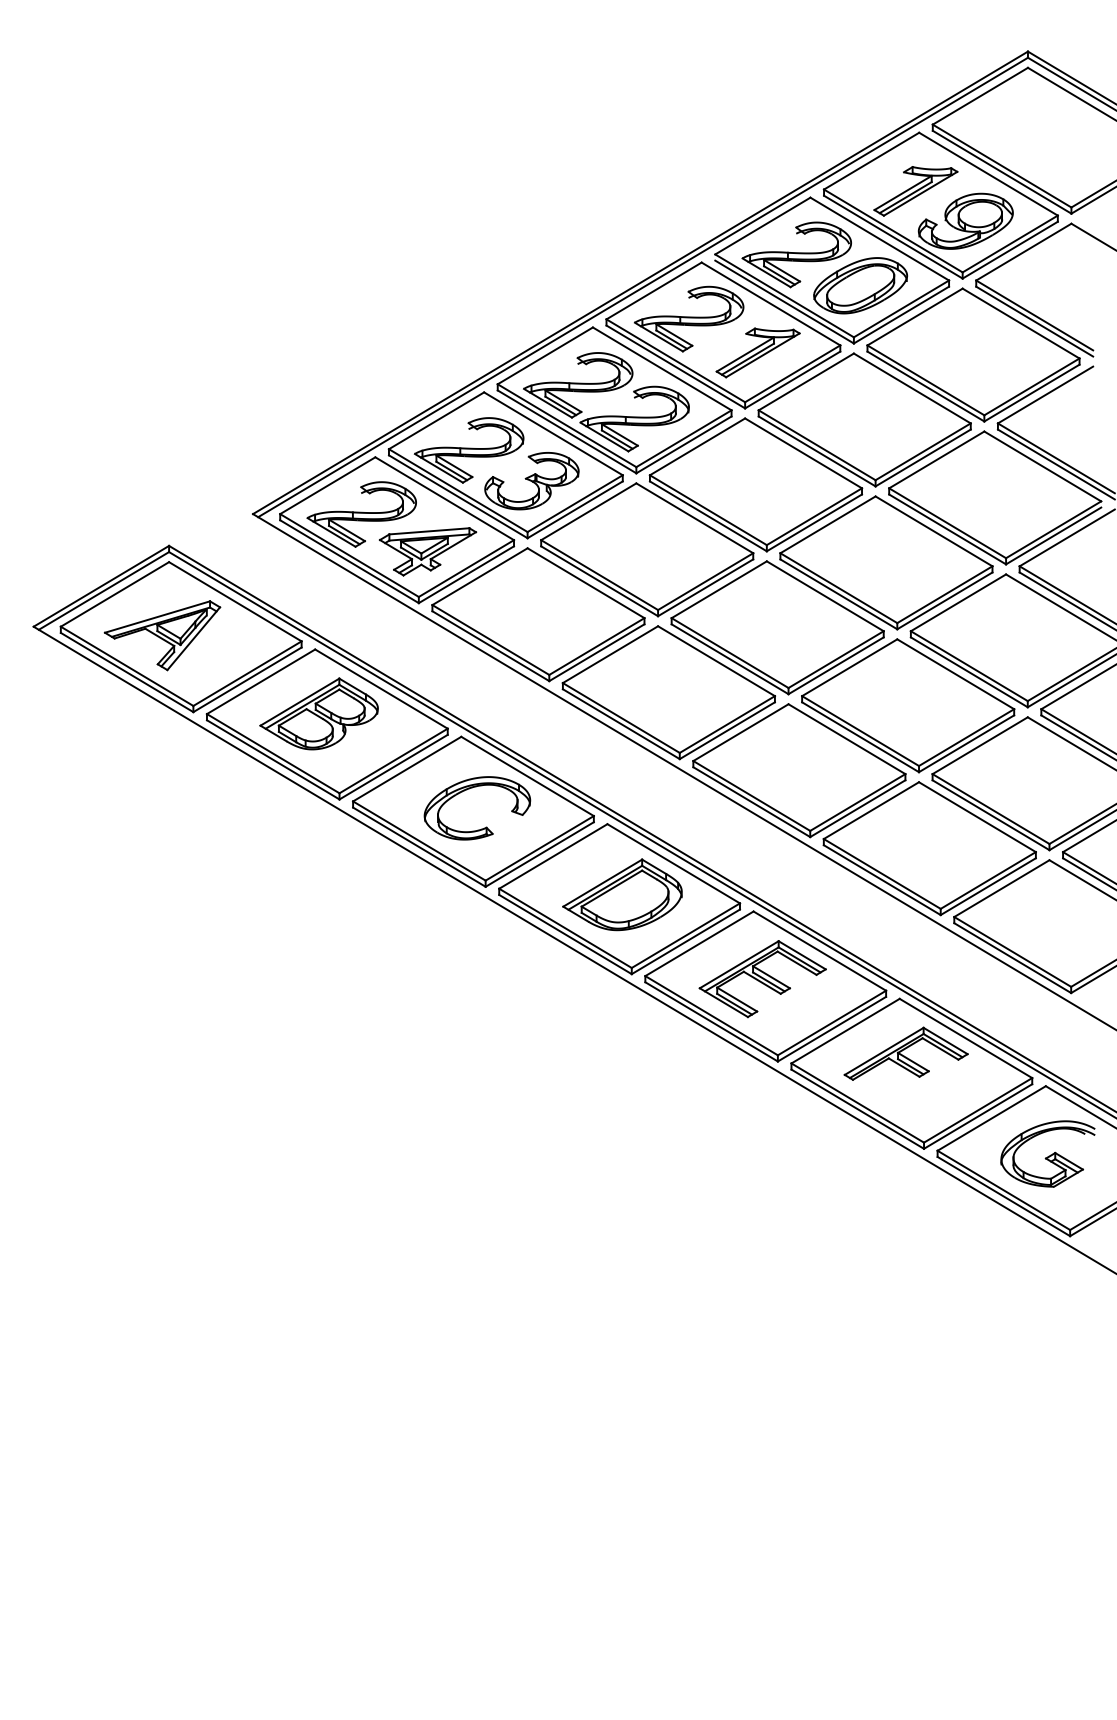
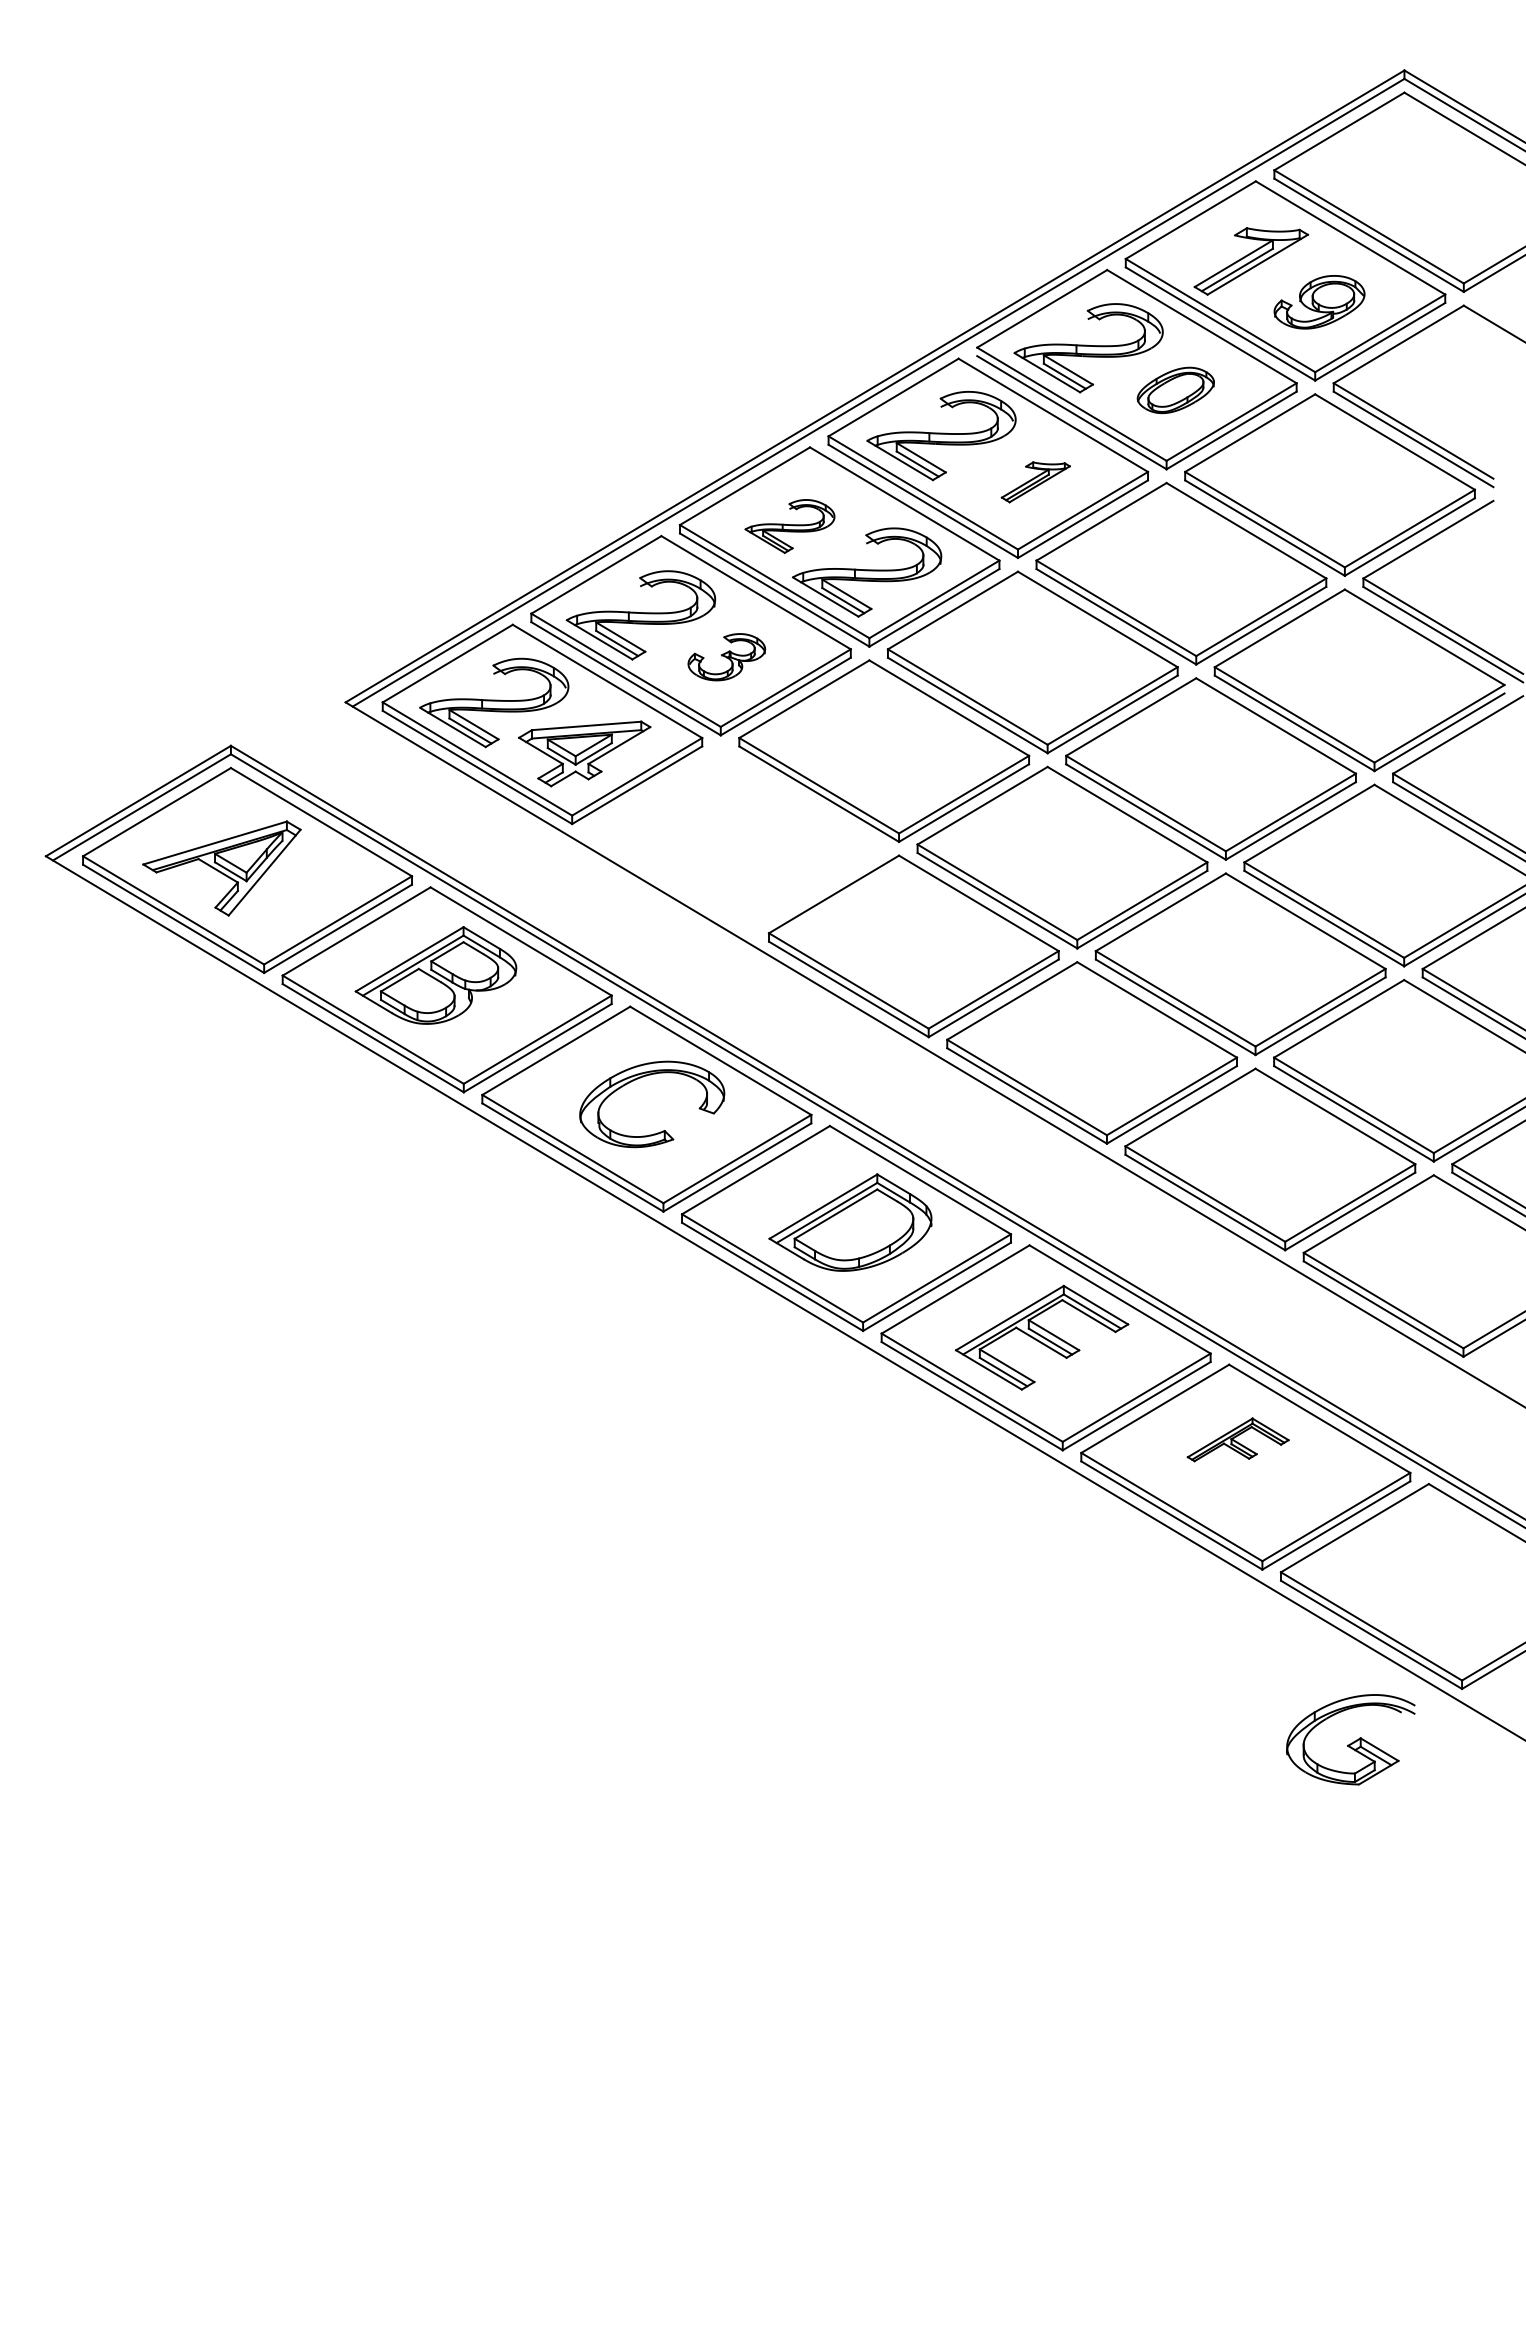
part: (965, 220) -> (1319, 301), size x0.7
part: (860, 285) -> (1175, 390), size x0.6
part: (757, 353) -> (1035, 482), size x0.6
part: (577, 385) -> (789, 526), size x0.6
part: (531, 480) -> (726, 656), size x0.6
part: (538, 614) -> (735, 839), removed
part: (906, 1053) -> (1238, 1439), size x0.6
part: (1047, 1153) -> (1350, 1739), moved

